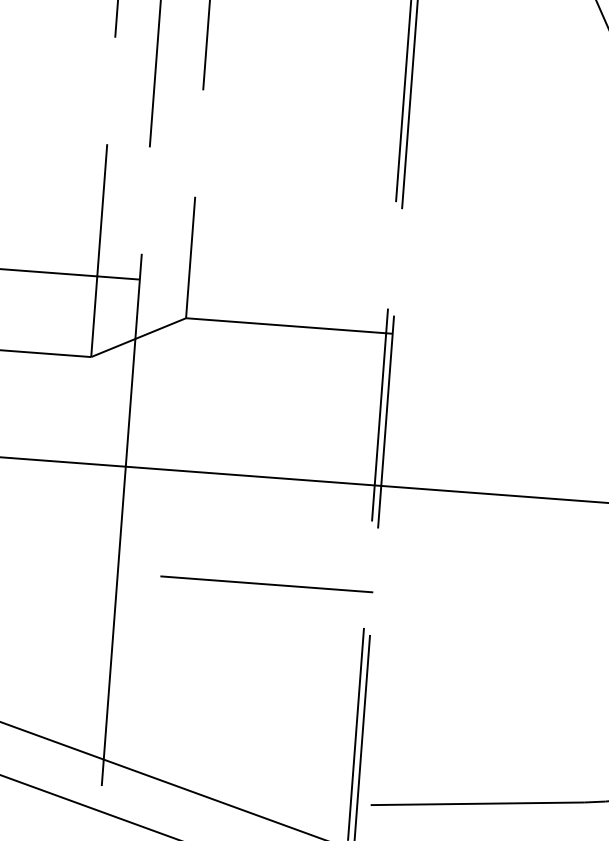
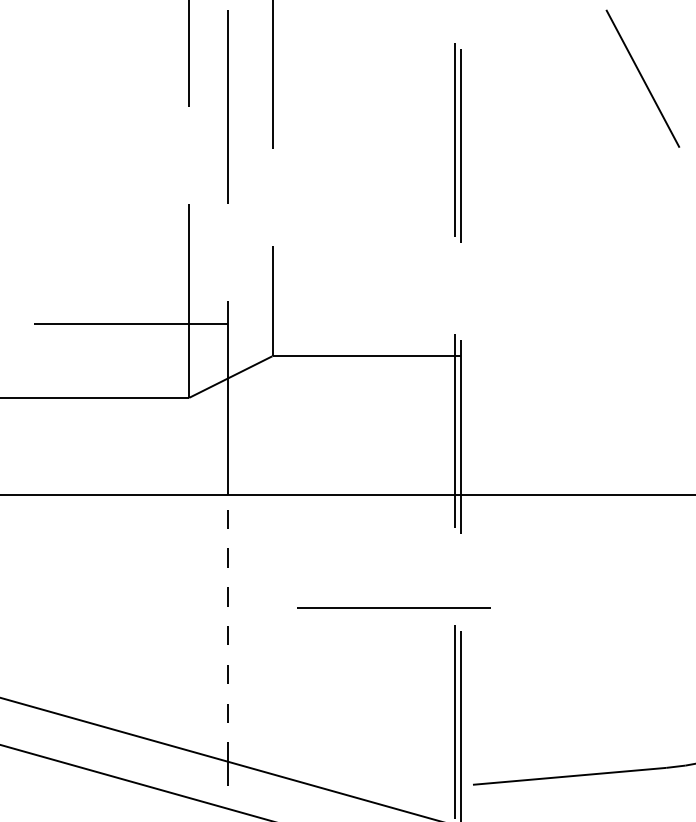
line: (266, 583) -> (393, 607), moved
line: (115, 612) -> (228, 627), solid -> dashed

